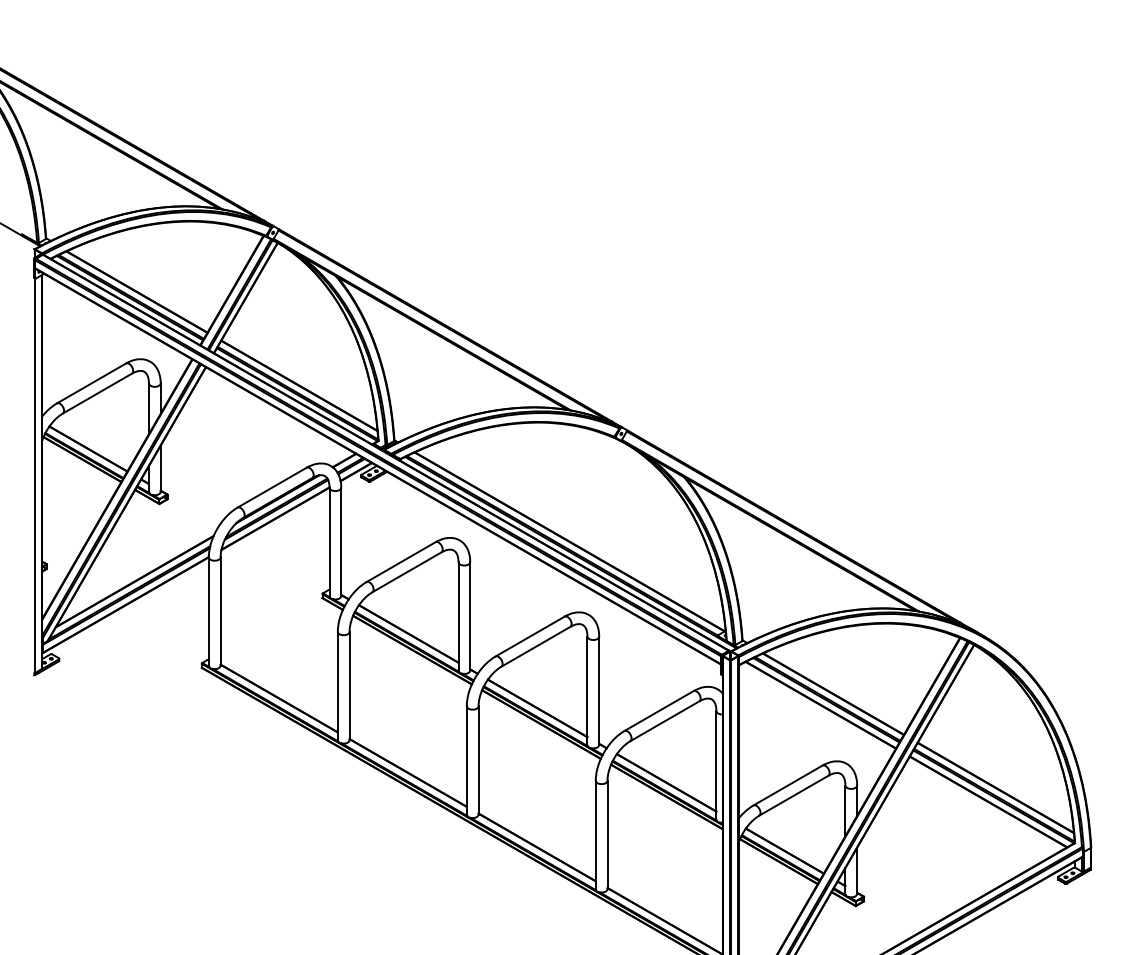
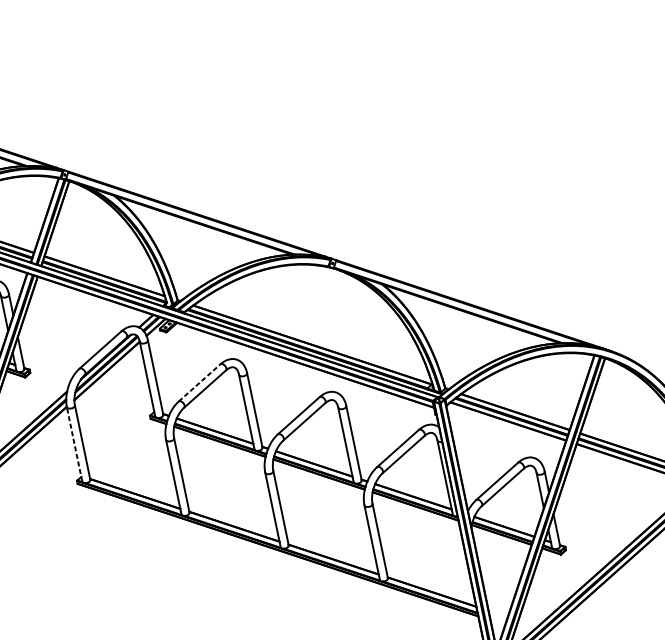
line: (401, 562) -> (199, 383), solid -> dashed
line: (208, 611) -> (74, 444), solid -> dashed

